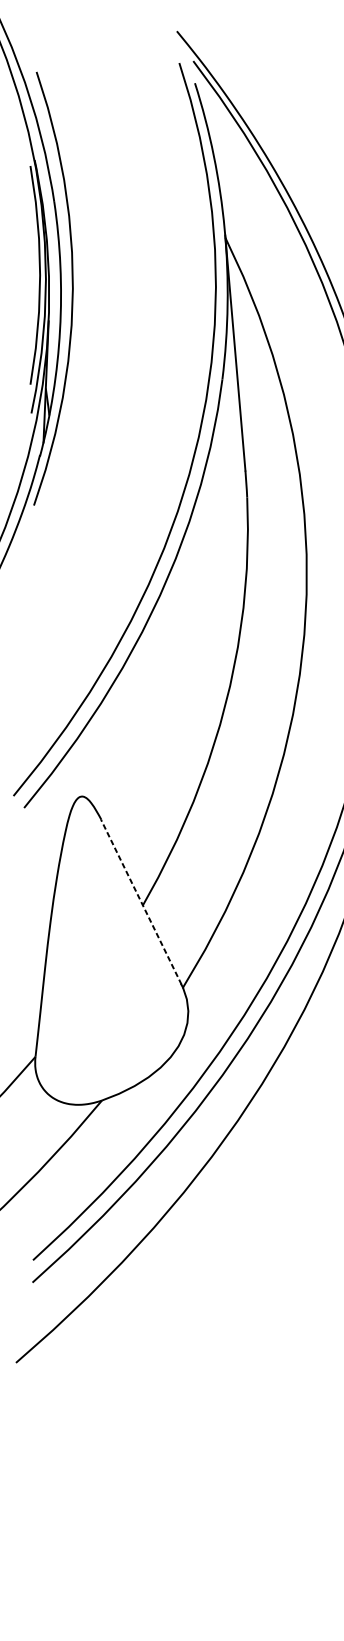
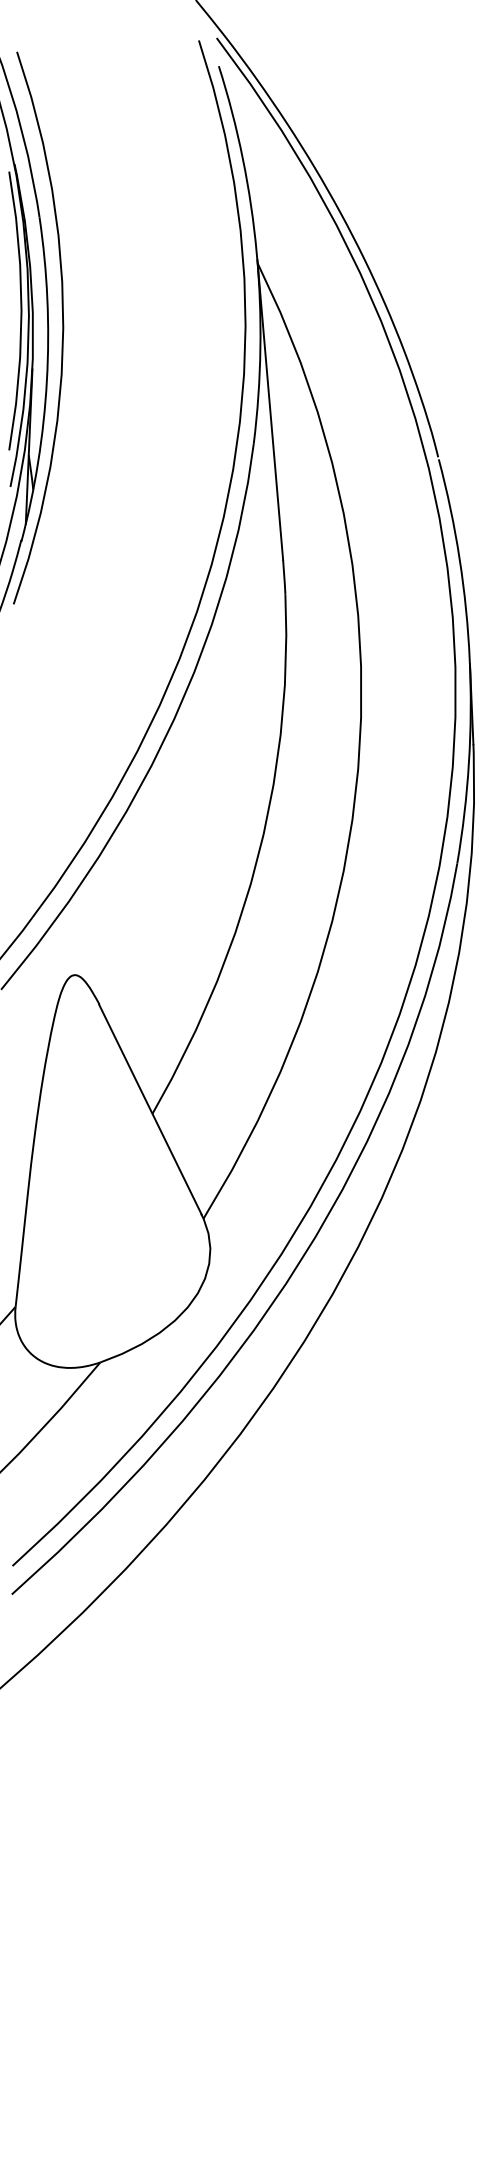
line: (141, 902) -> (150, 1109), dashed -> solid

